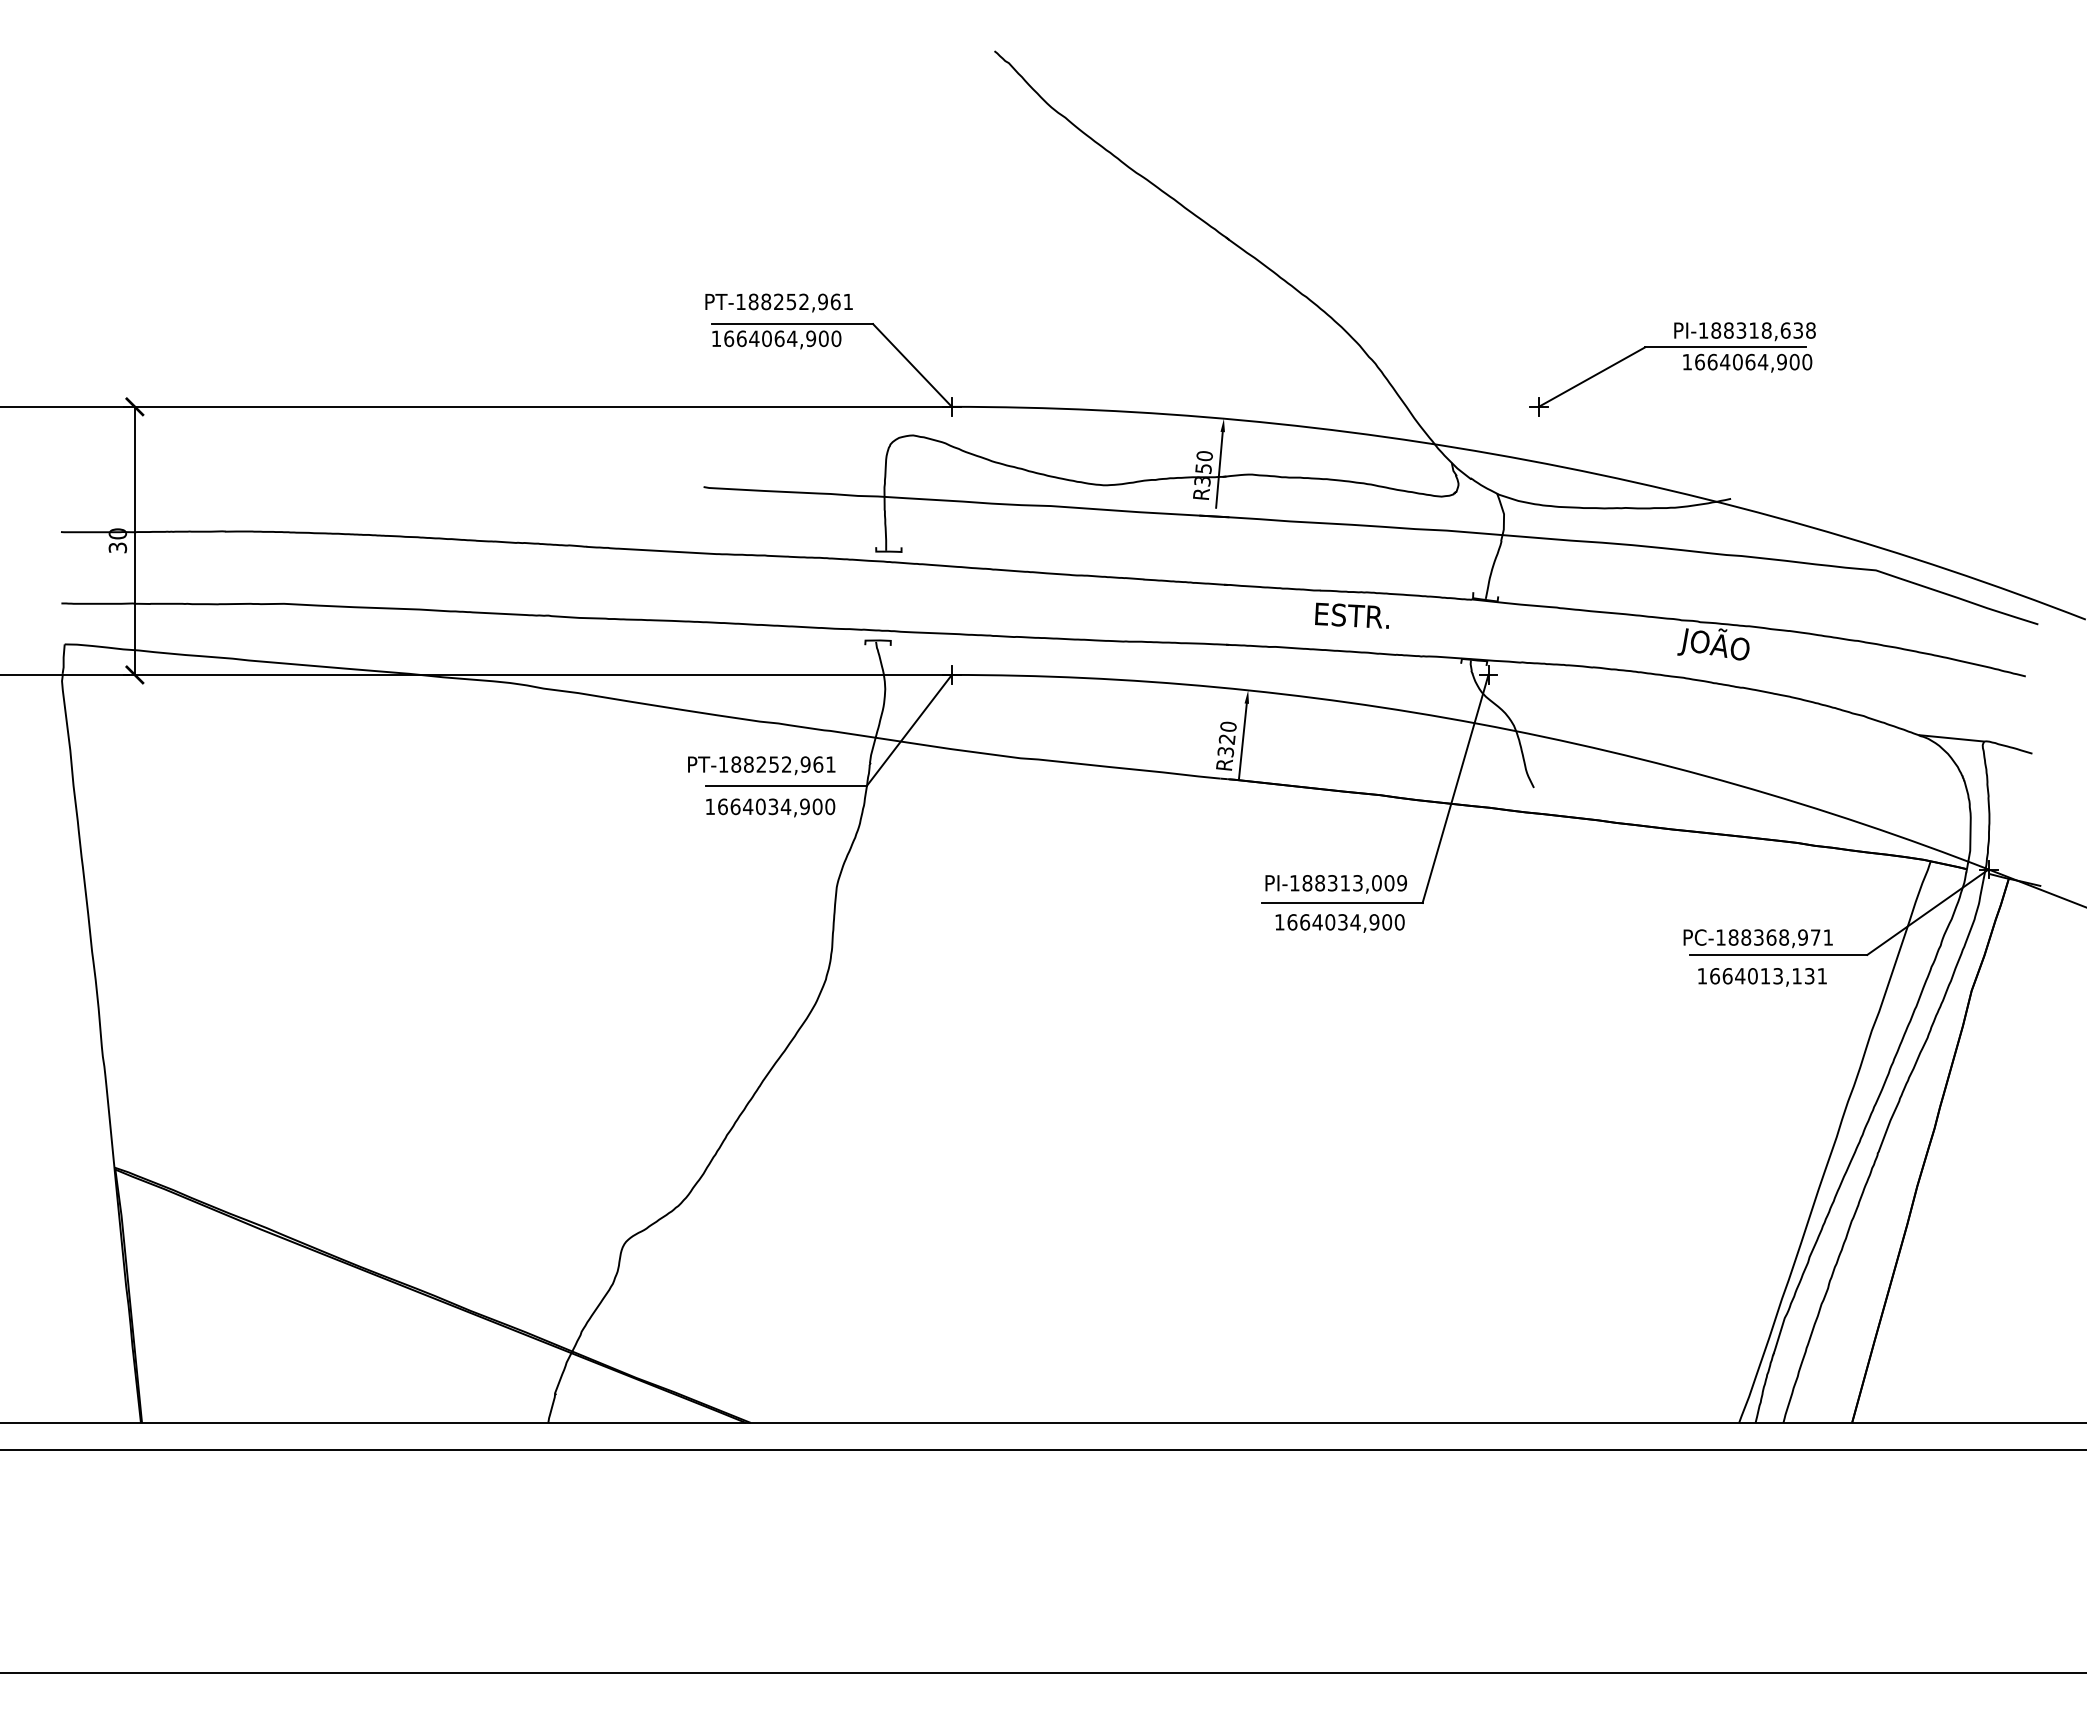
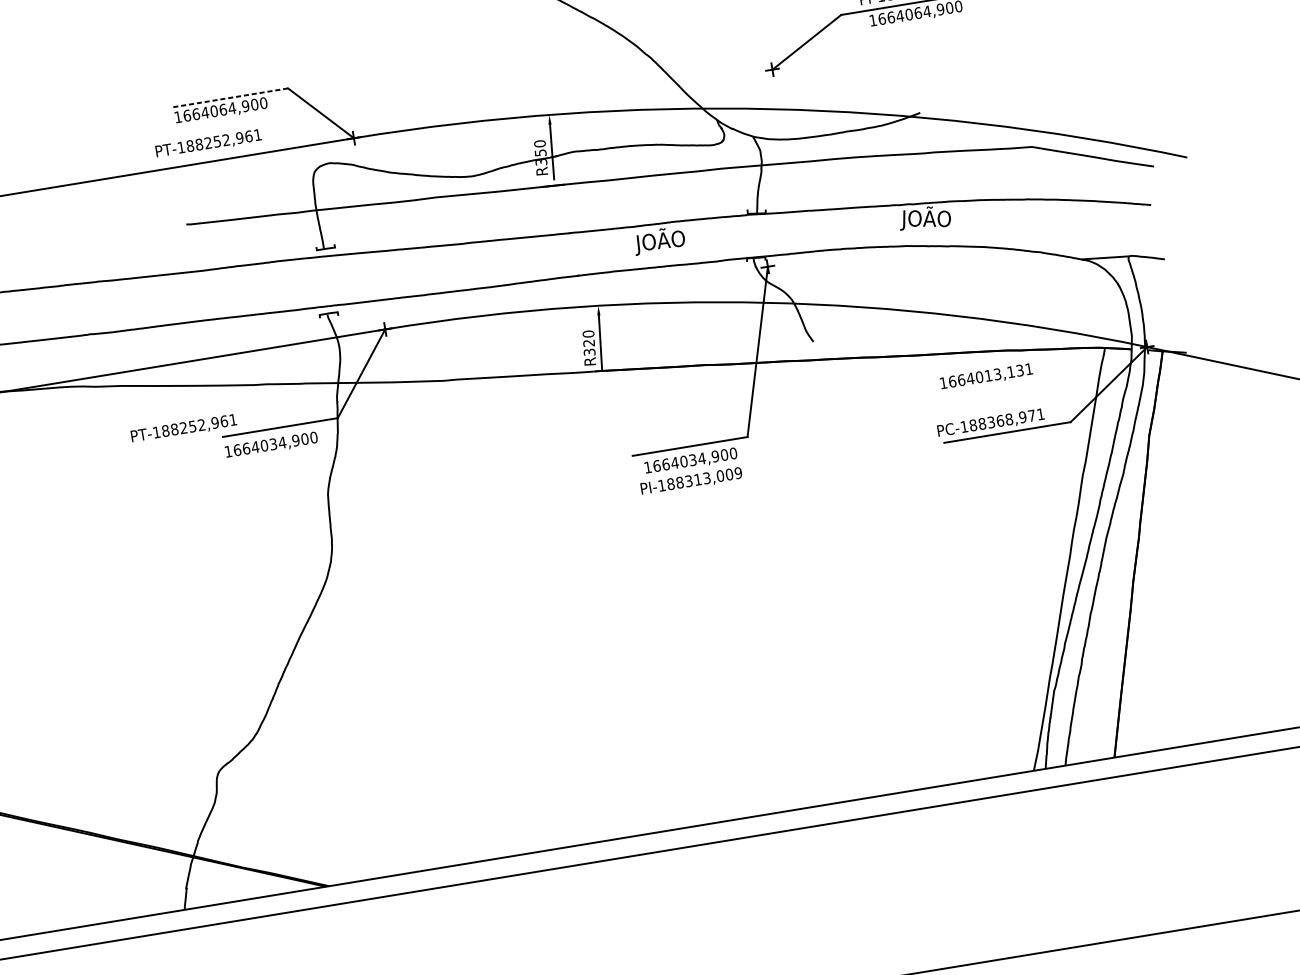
text: (778, 302) -> (208, 143), moved
line: (792, 324) -> (230, 98), solid -> dashed
text: (1349, 614) -> (661, 239), ESTR. -> JOÃO
text: (761, 765) -> (183, 428), moved
text: (1335, 884) -> (691, 481), moved
text: (1762, 977) -> (986, 377), moved

